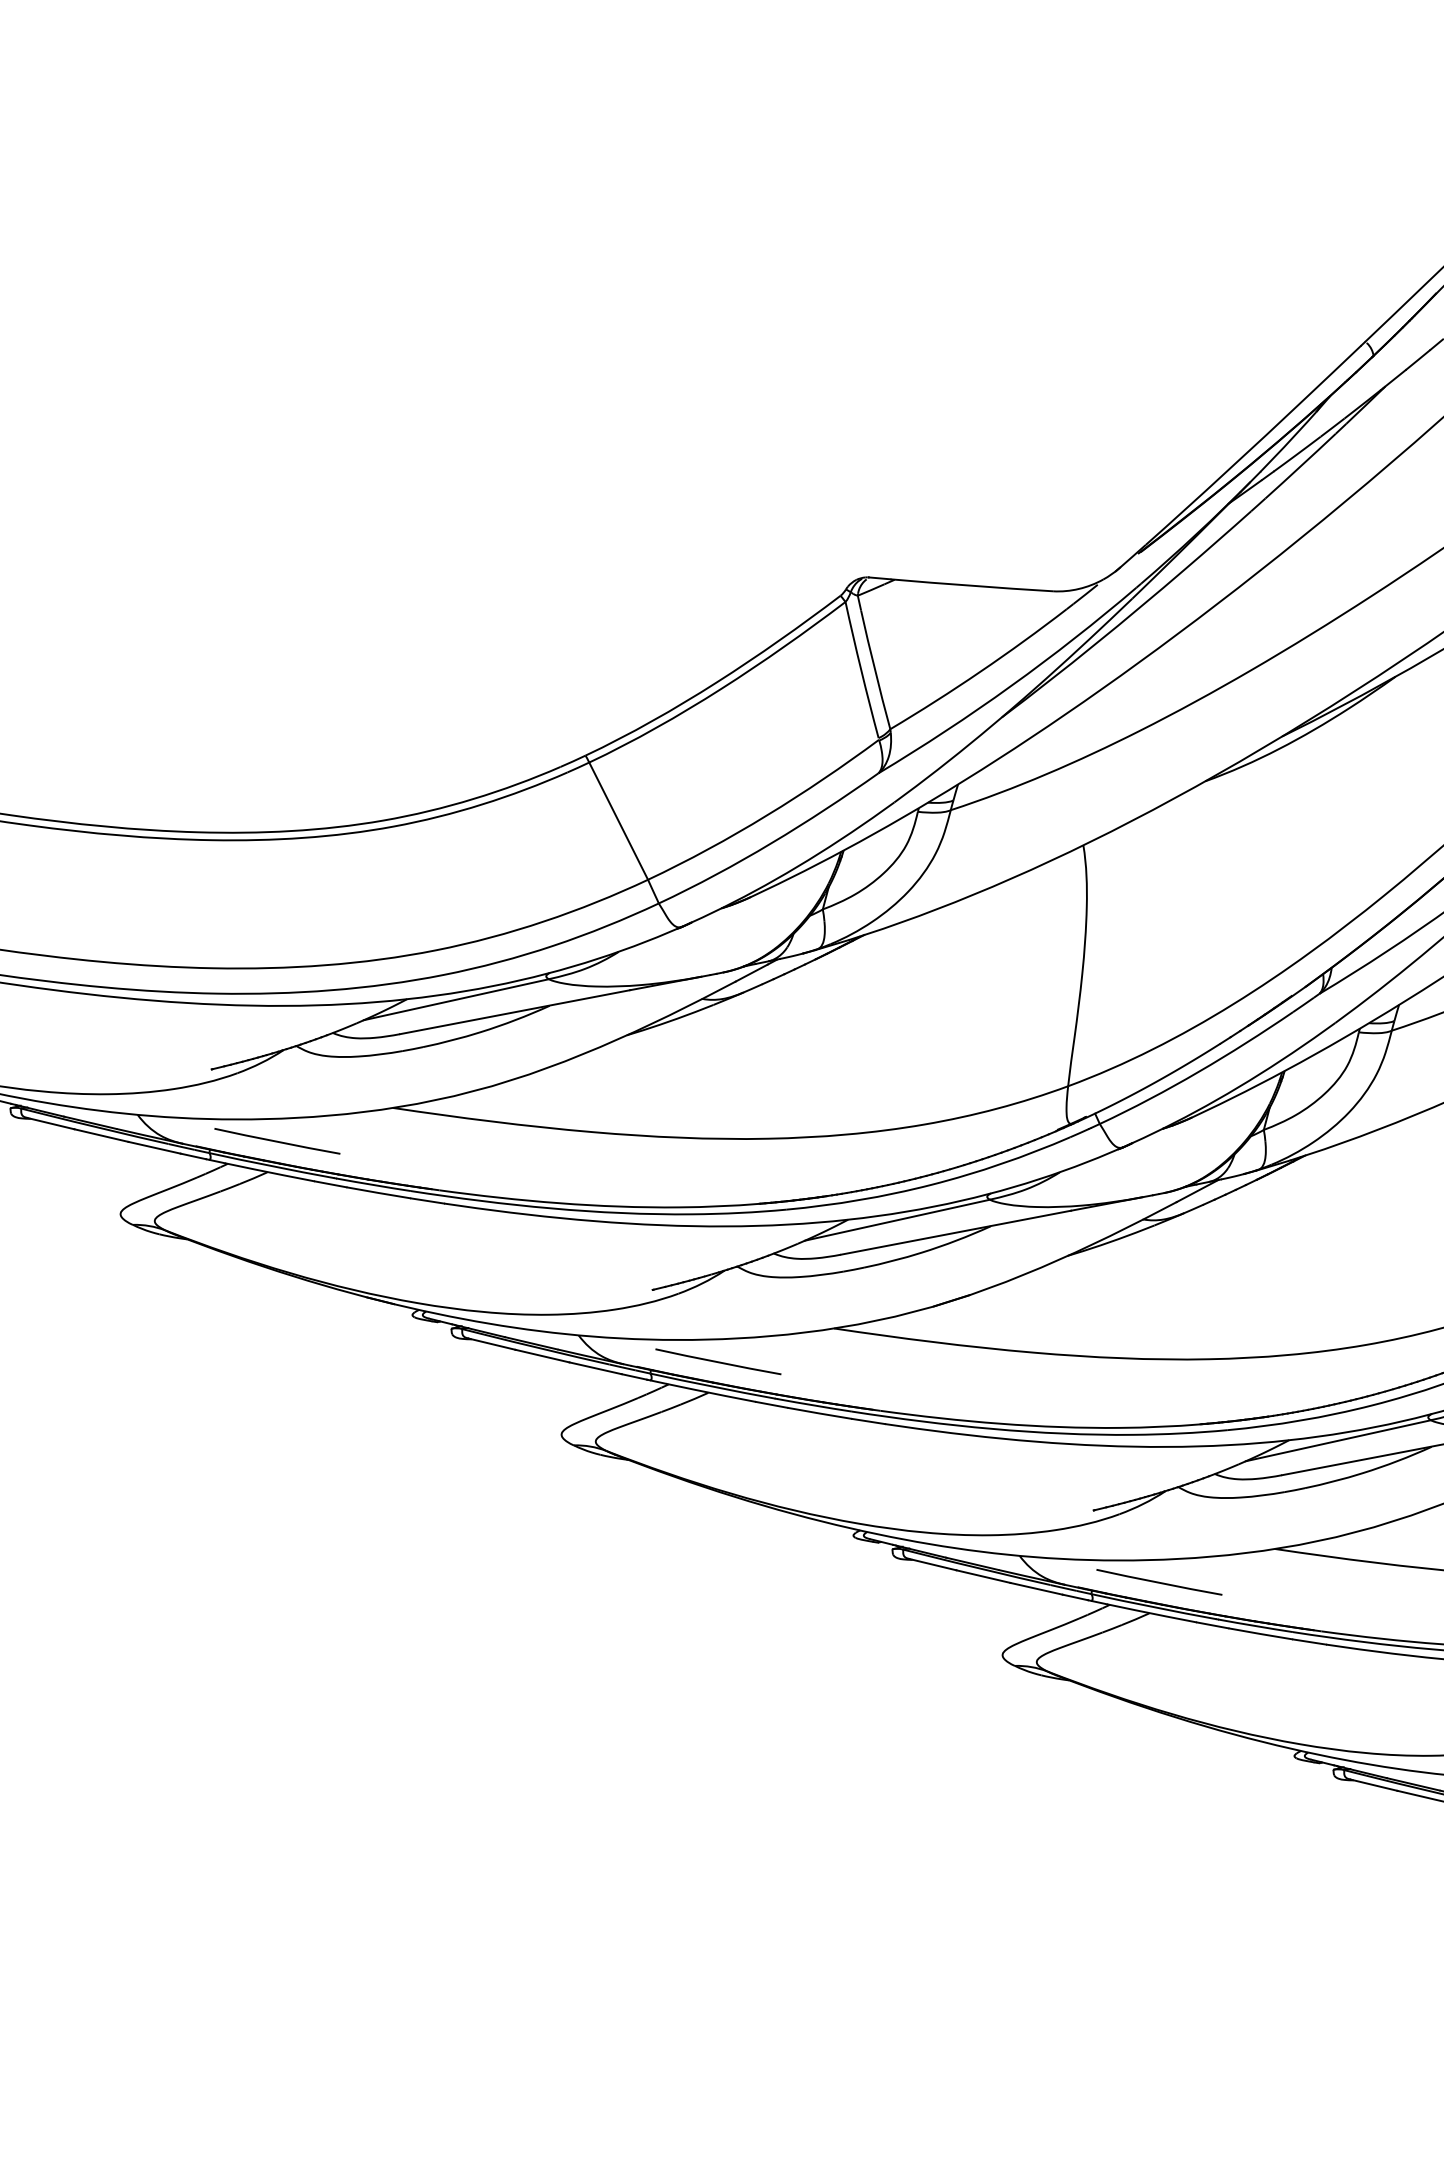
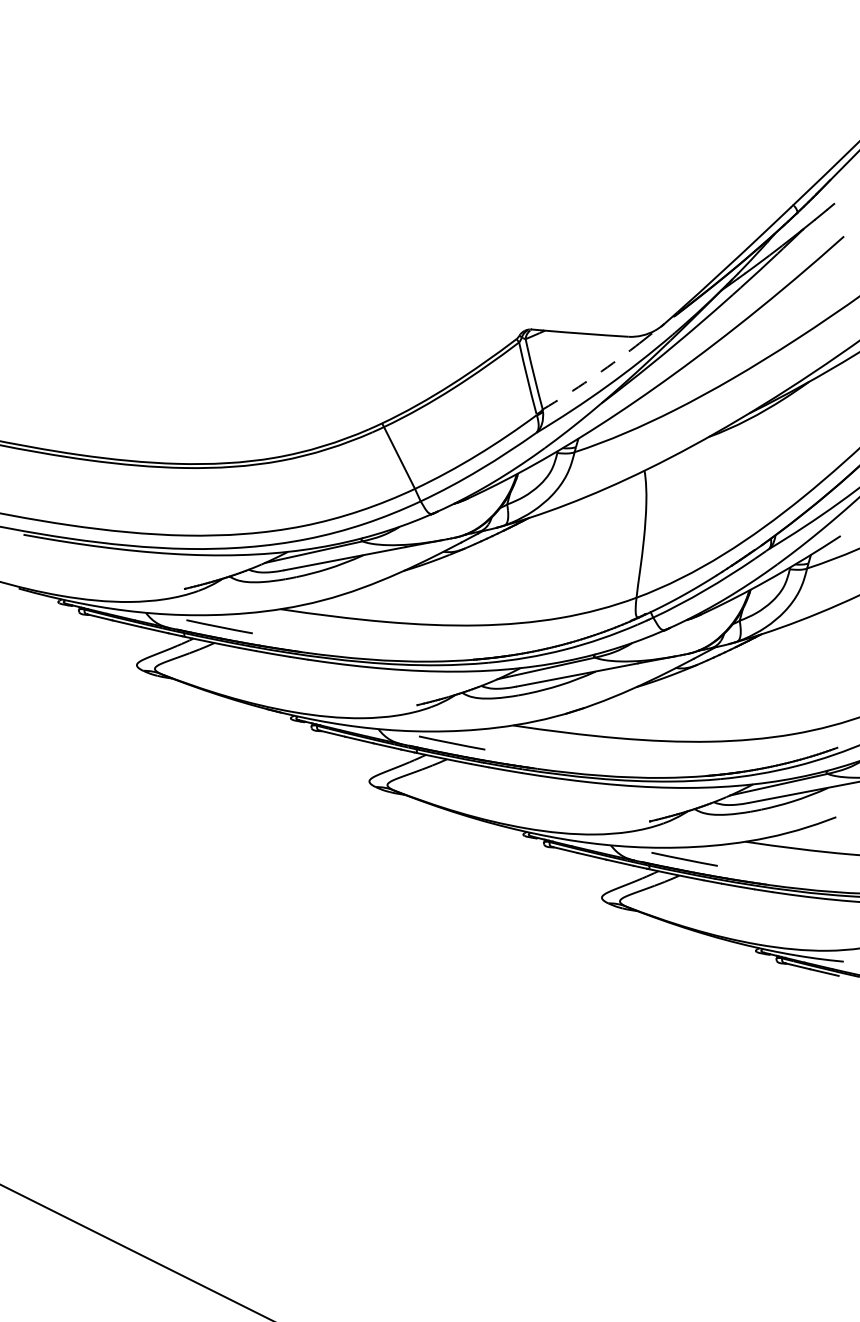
arc: (980, 672) -> (590, 379), solid -> dashed

